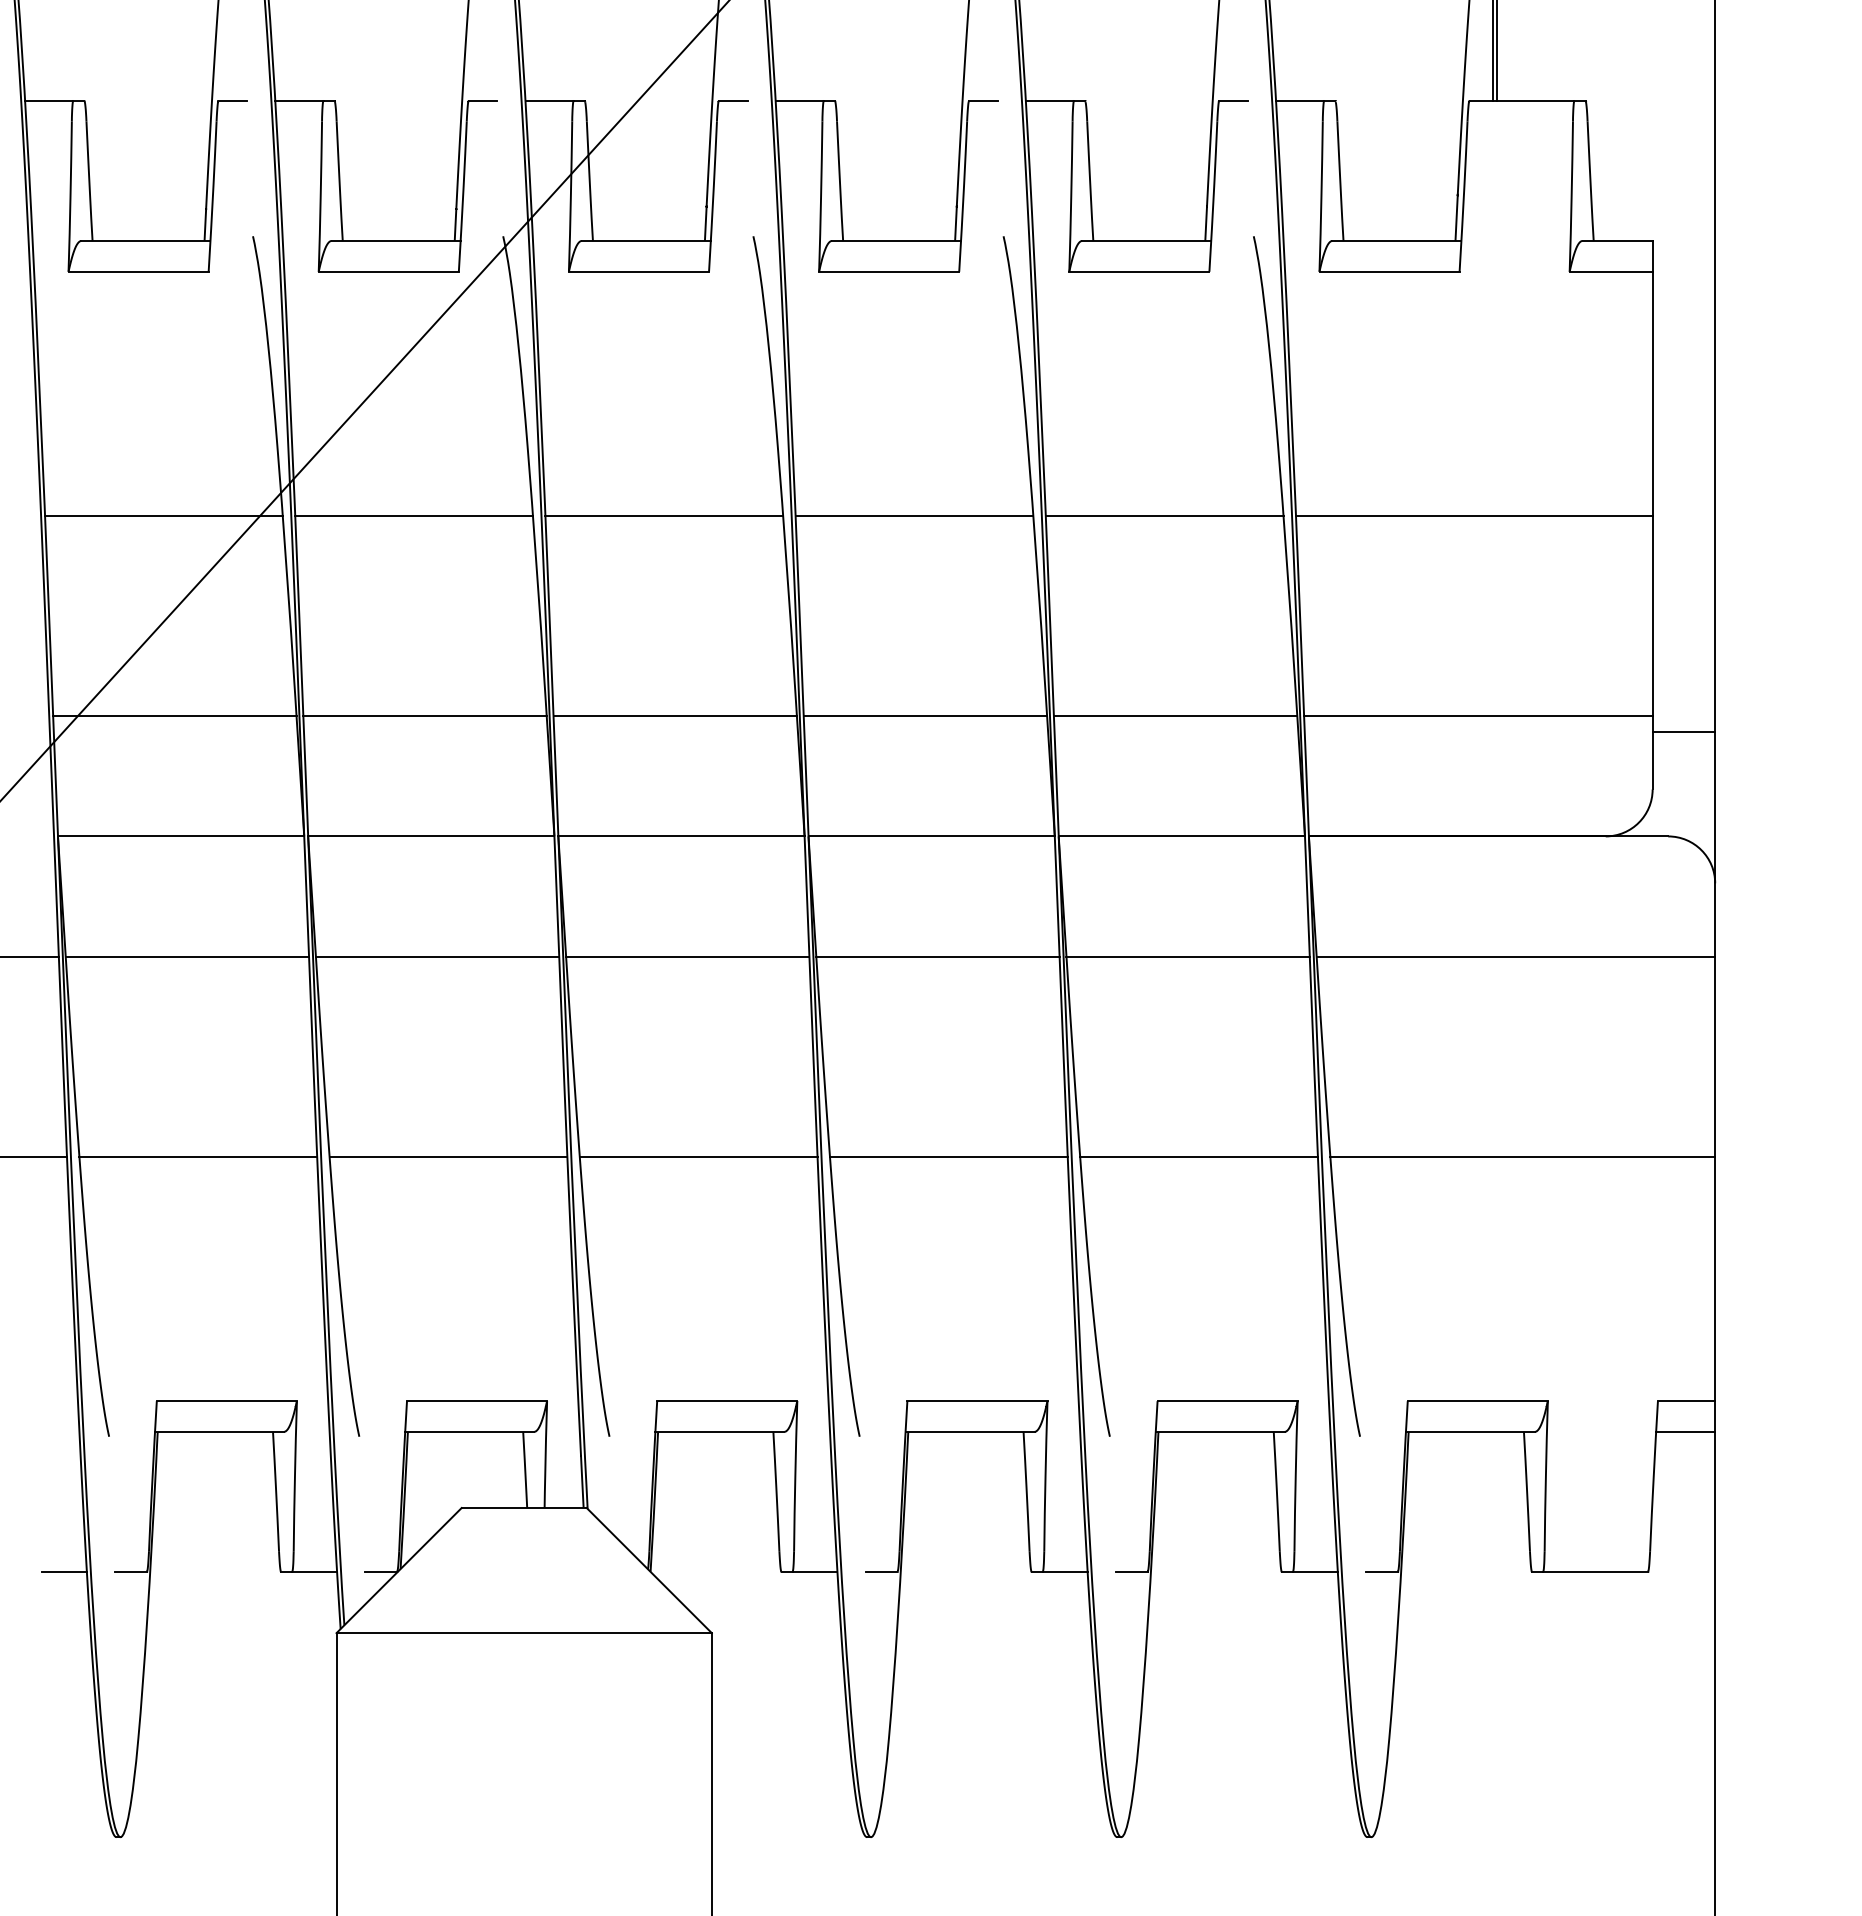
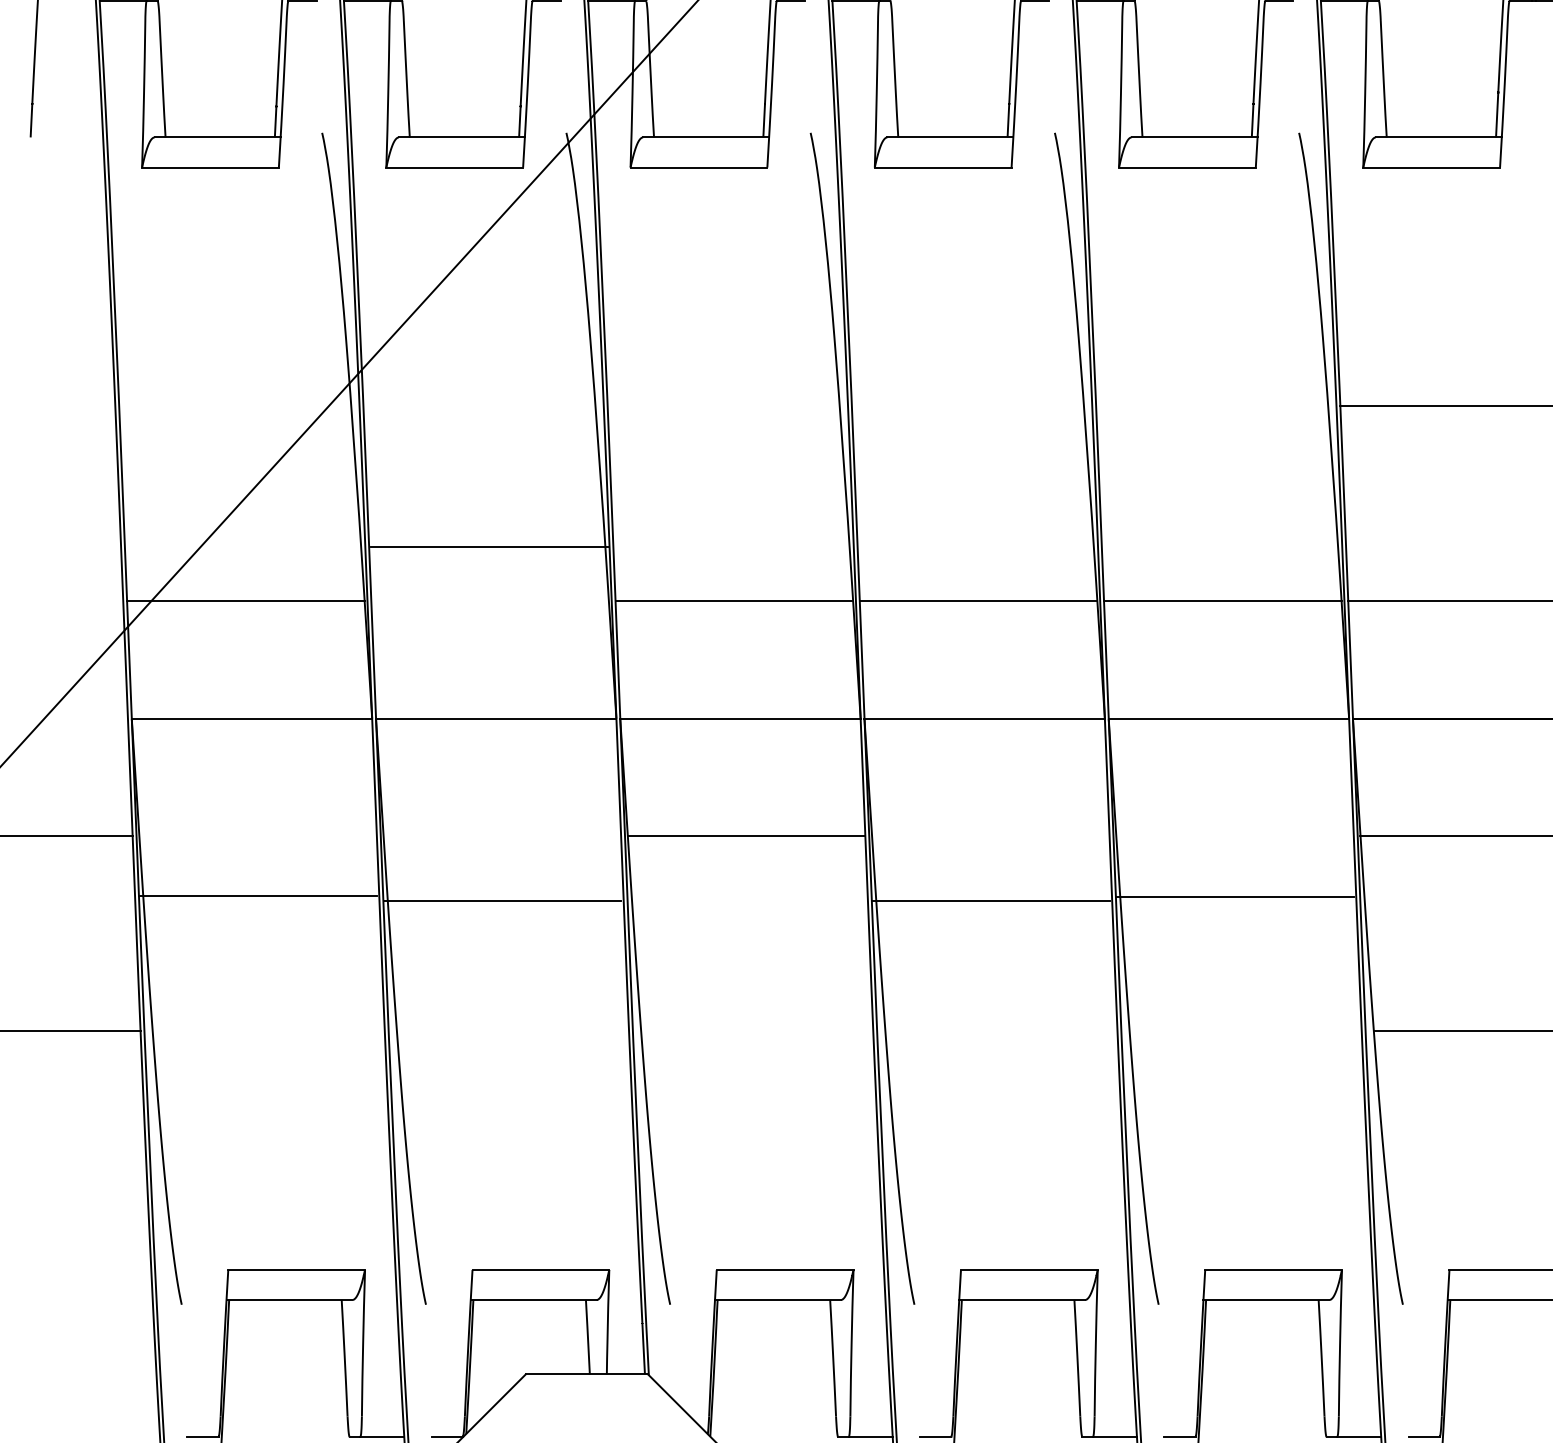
line: (163, 516) -> (234, 406), removed
line: (414, 516) -> (479, 406), removed
line: (664, 516) -> (723, 406), removed
line: (914, 516) -> (967, 406), removed
line: (1164, 516) -> (1211, 406), removed
line: (424, 716) -> (489, 546), moved
line: (187, 956) -> (258, 896), moved
line: (437, 956) -> (502, 901), moved
line: (937, 956) -> (990, 901), moved
line: (1187, 956) -> (1234, 897), moved
line: (198, 1156) -> (268, 1031), removed
line: (448, 1156) -> (513, 1031), removed
line: (698, 1156) -> (757, 1031), removed
line: (948, 1156) -> (1001, 1031), removed
line: (1198, 1156) -> (1245, 1031), removed
line: (63, 1571) -> (137, 1436), removed

